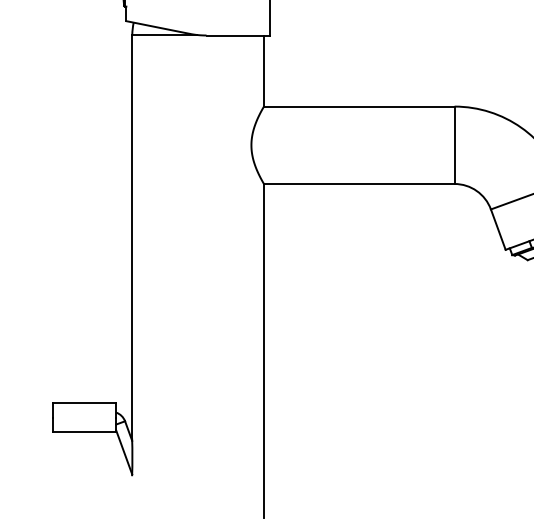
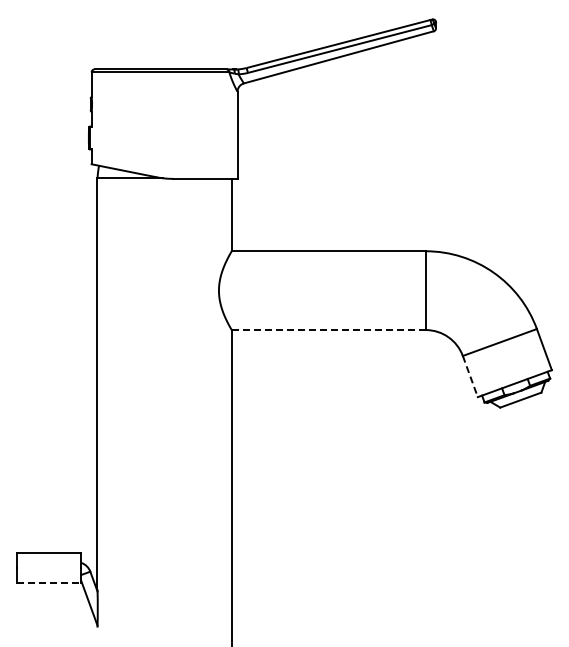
line: (359, 184) -> (329, 330), solid -> dashed
line: (498, 229) -> (470, 376), solid -> dashed
line: (84, 431) -> (49, 582), solid -> dashed

